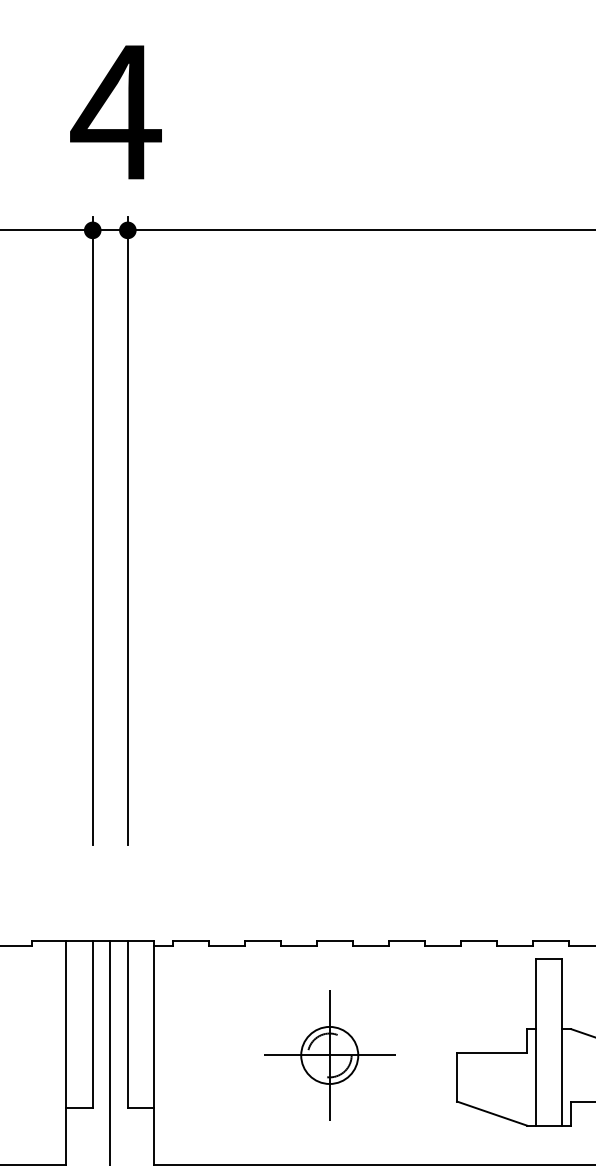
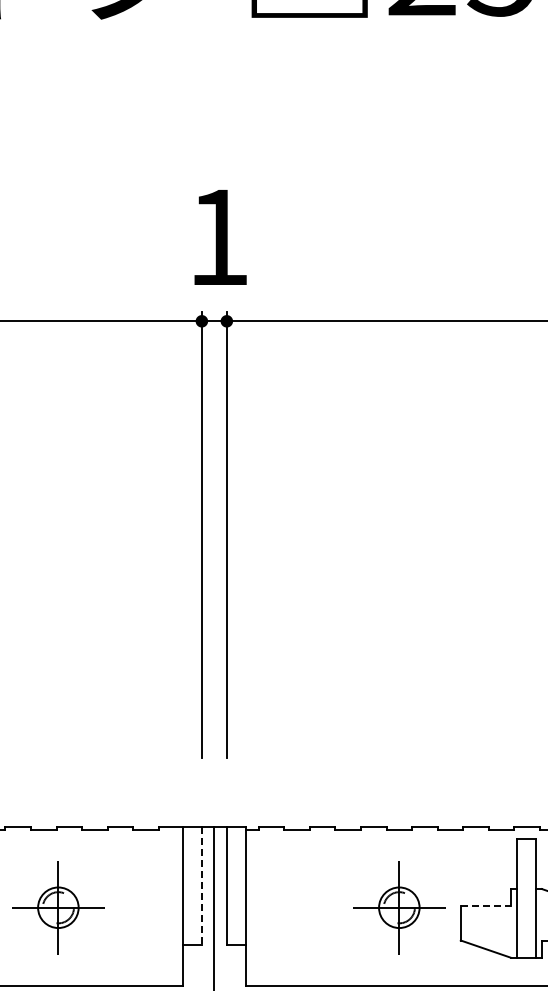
text: (116, 112) -> (218, 237), 4 -> 1
line: (92, 1025) -> (201, 886), solid -> dashed
line: (491, 1053) -> (485, 906), solid -> dashed
part: (329, 1055) -> (399, 907), moved

